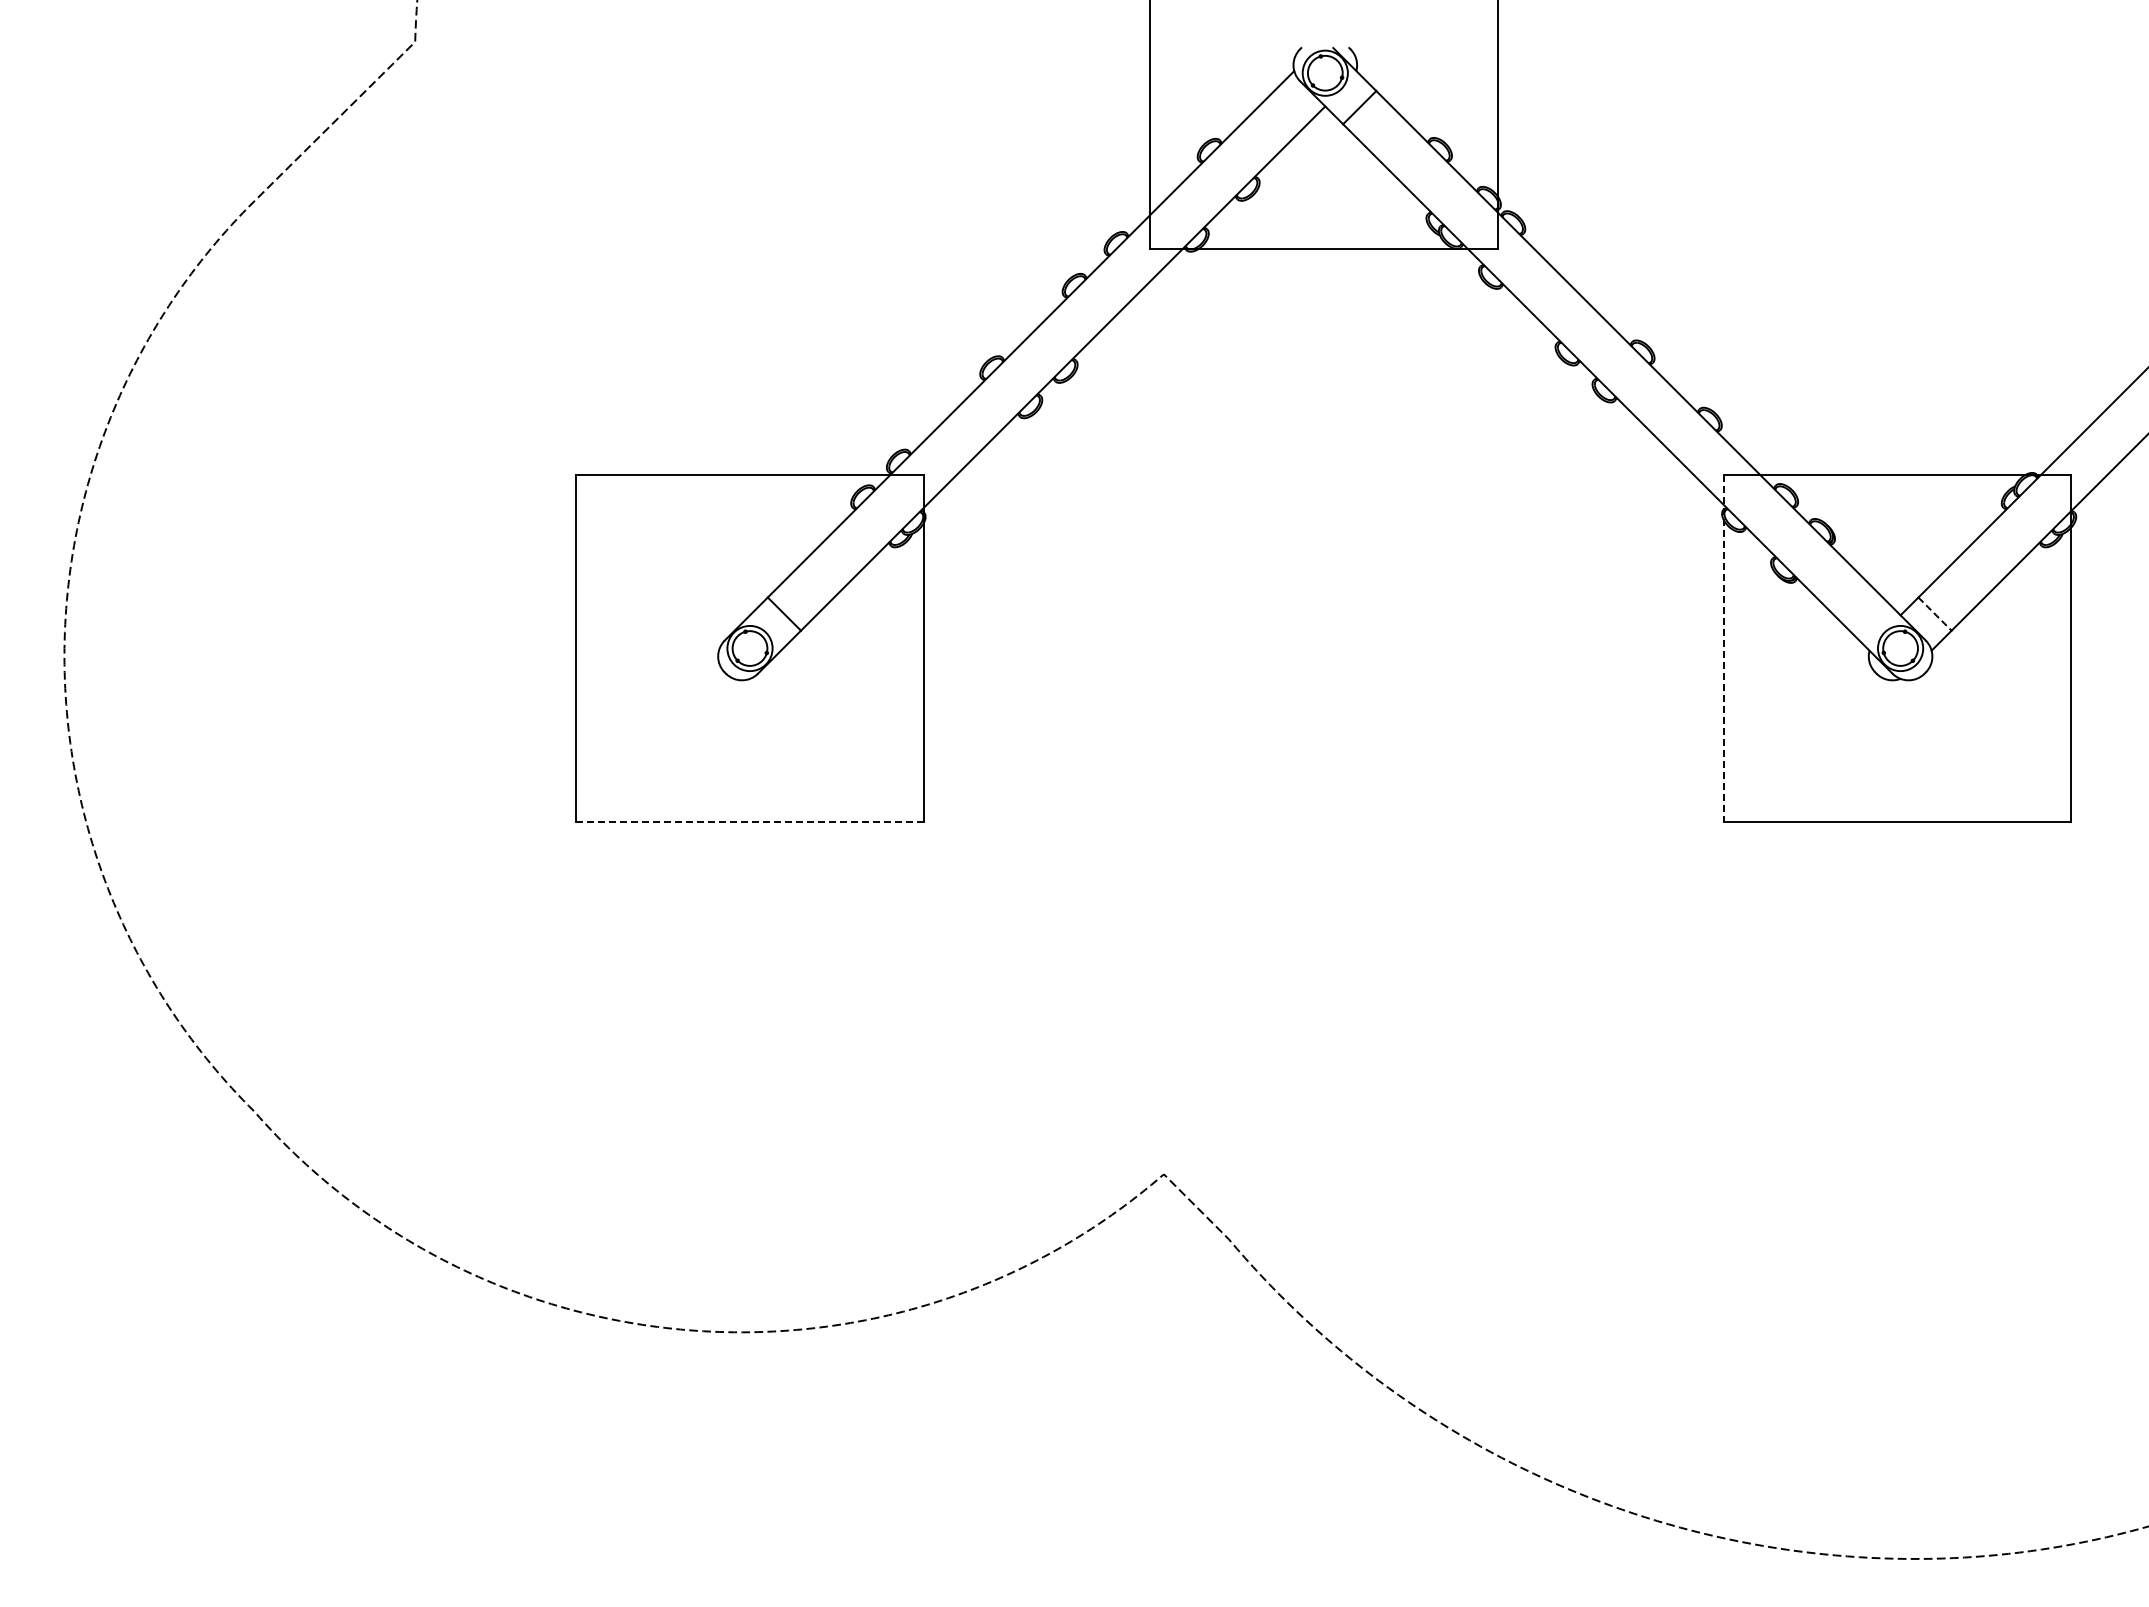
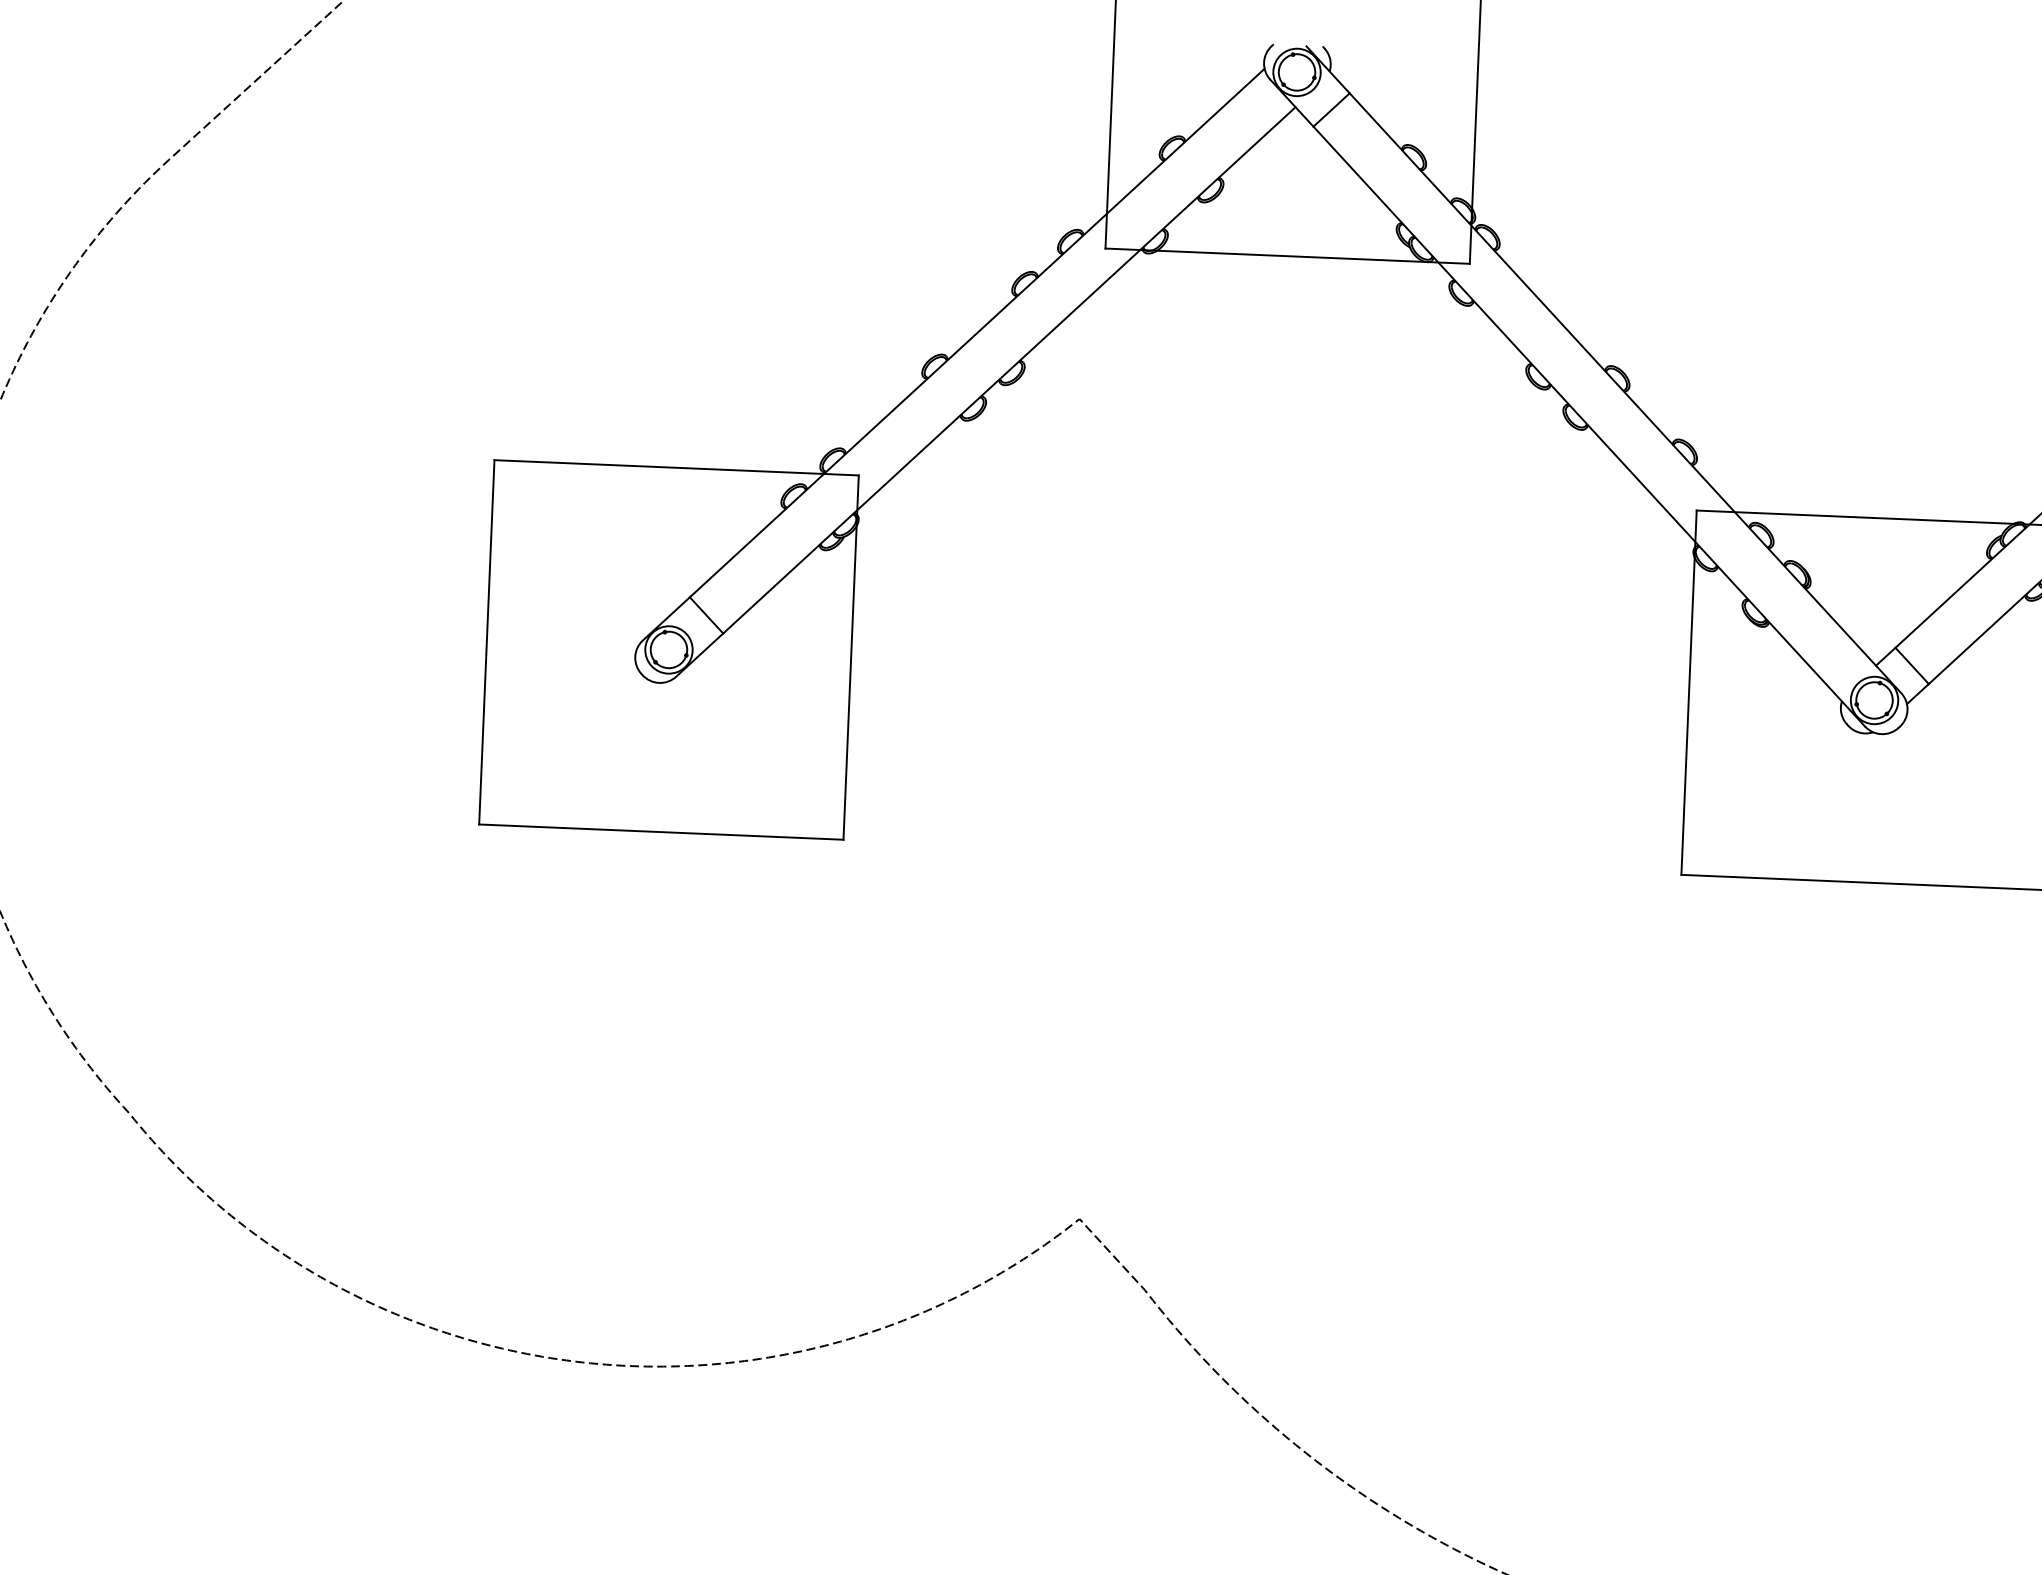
line: (1935, 614) -> (1912, 666), dashed -> solid
line: (1723, 648) -> (1688, 692), dashed -> solid
line: (750, 822) -> (661, 832), dashed -> solid

